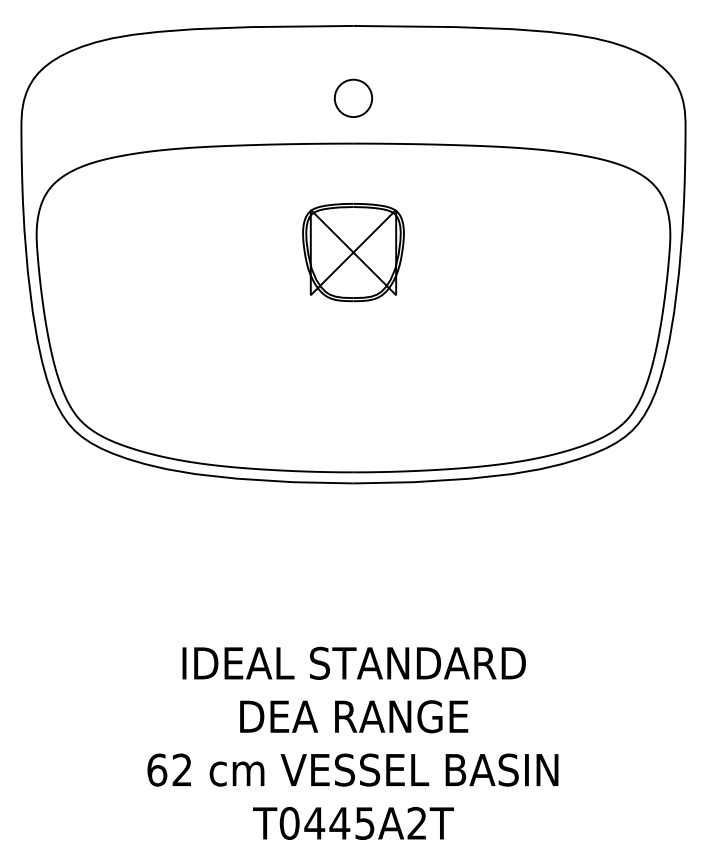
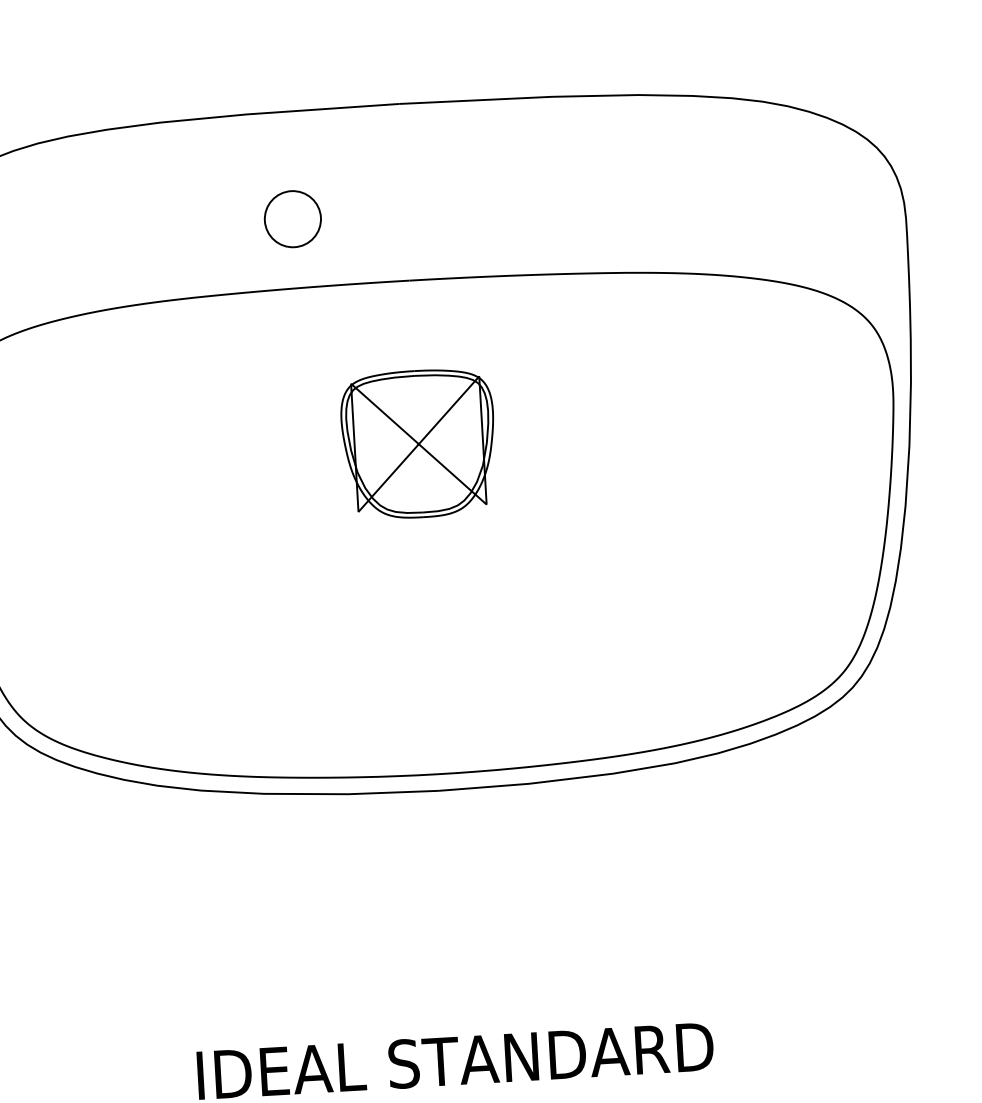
circle: (353, 97) -> (292, 217), moved

